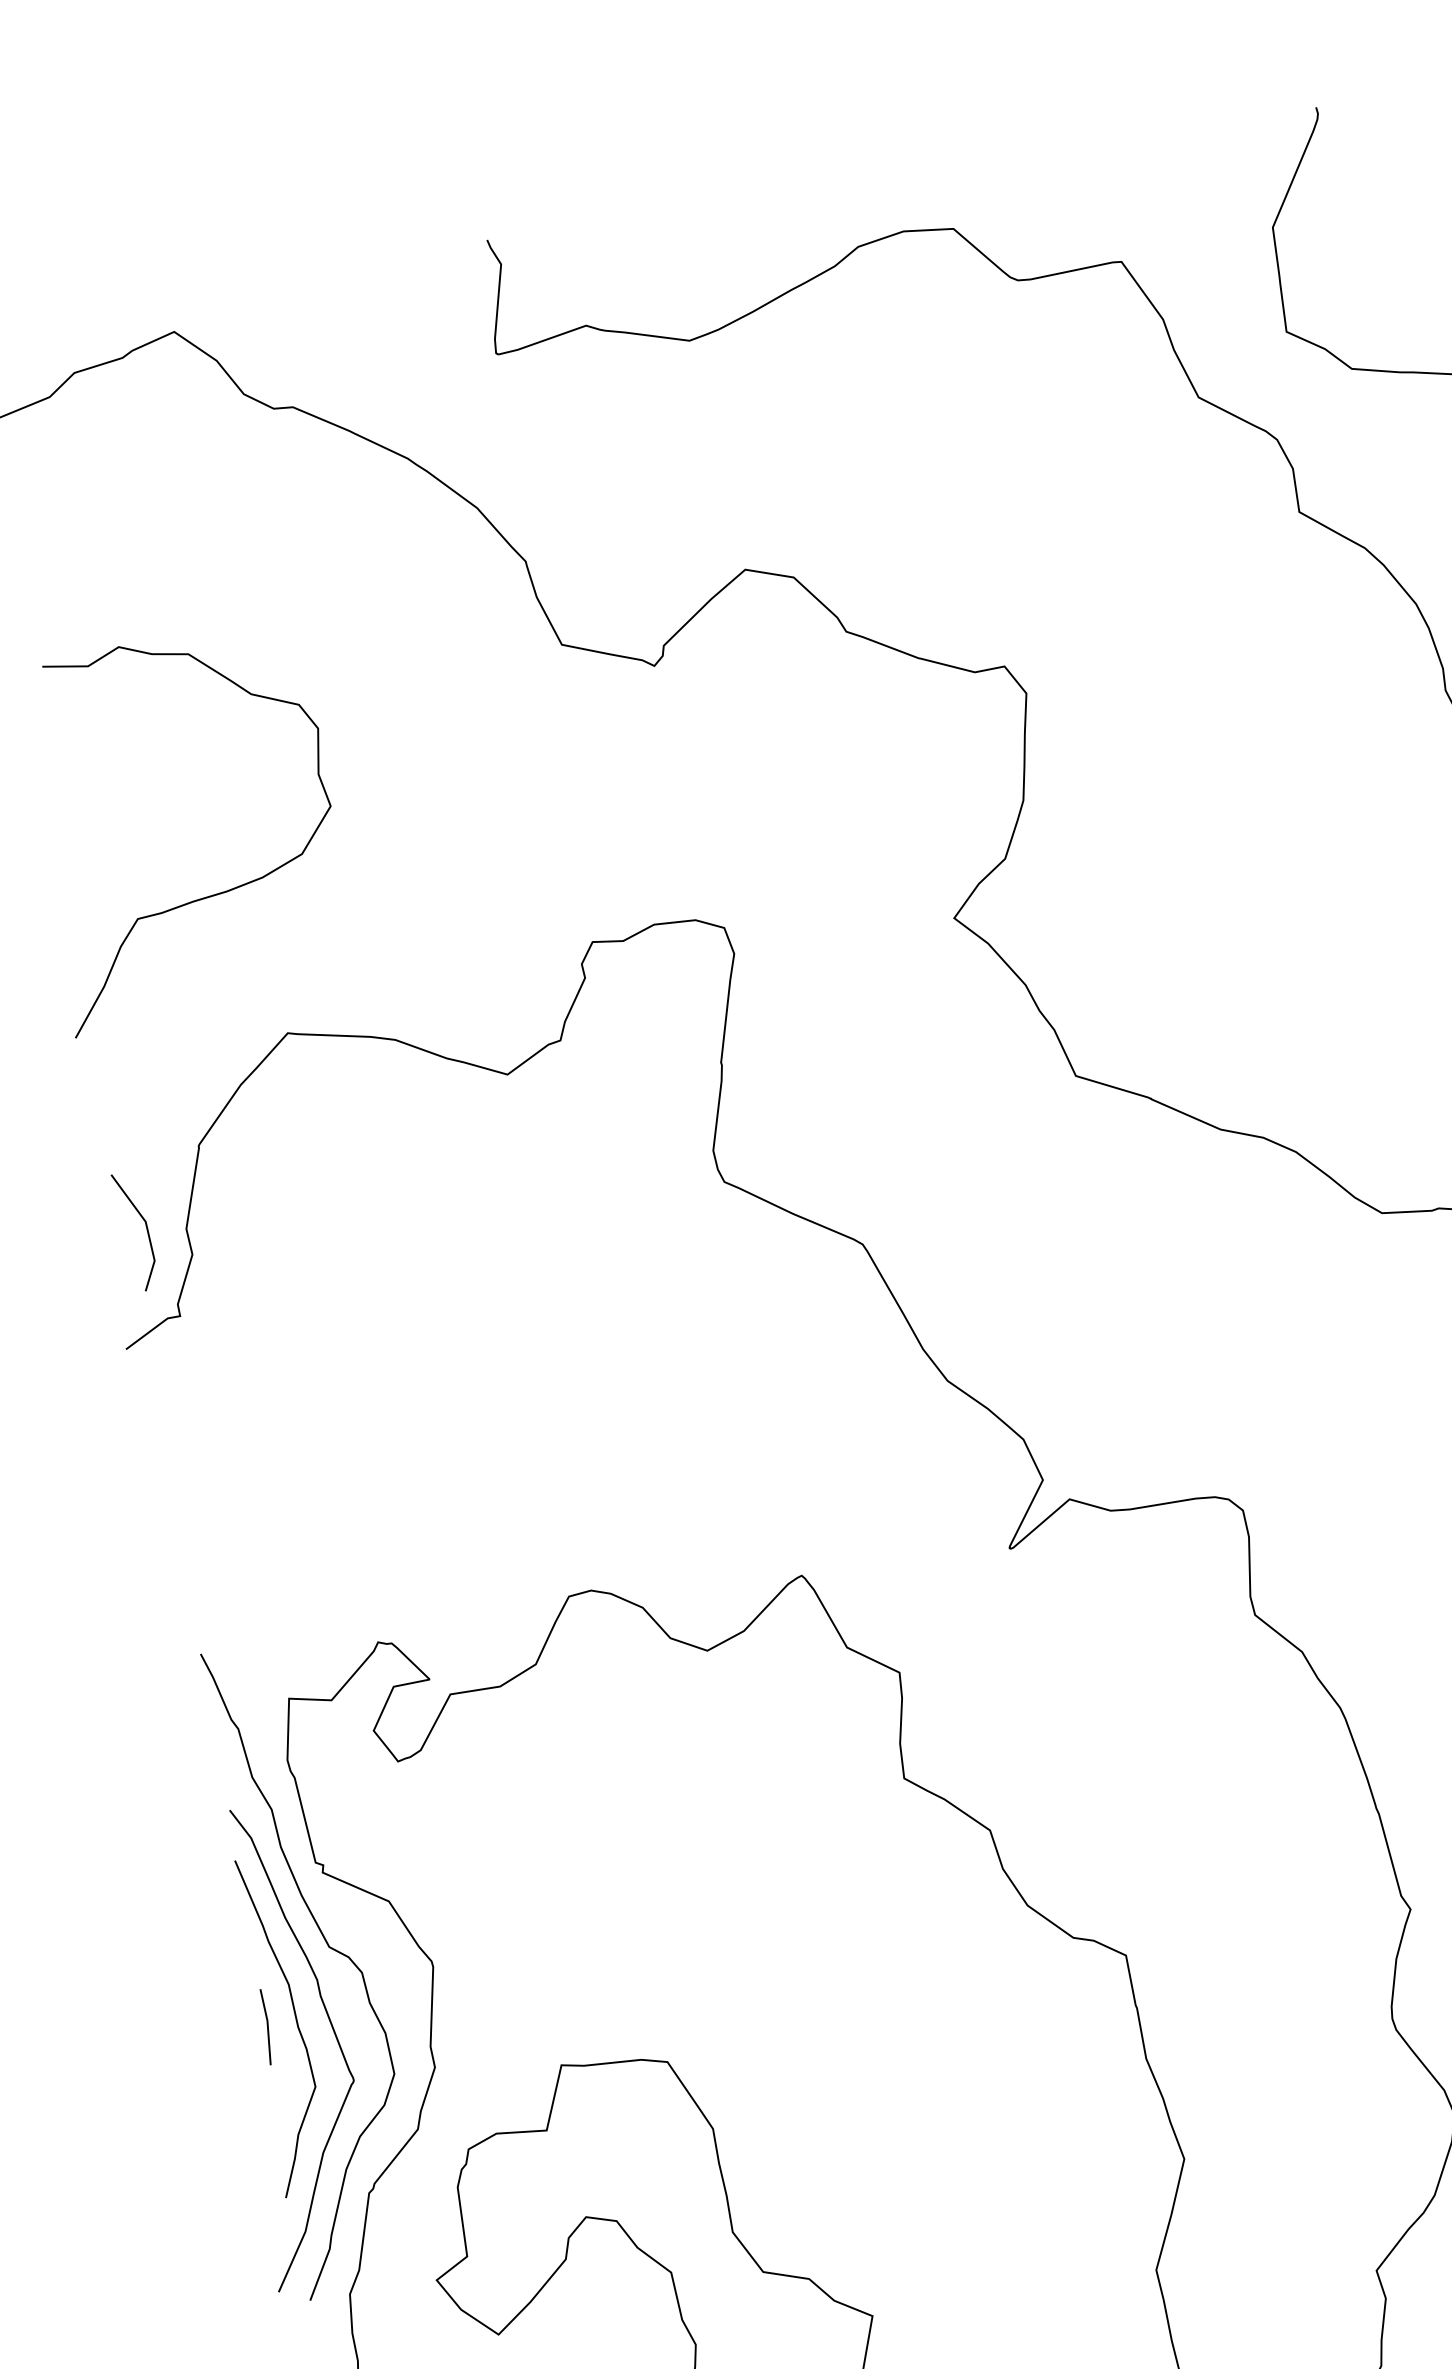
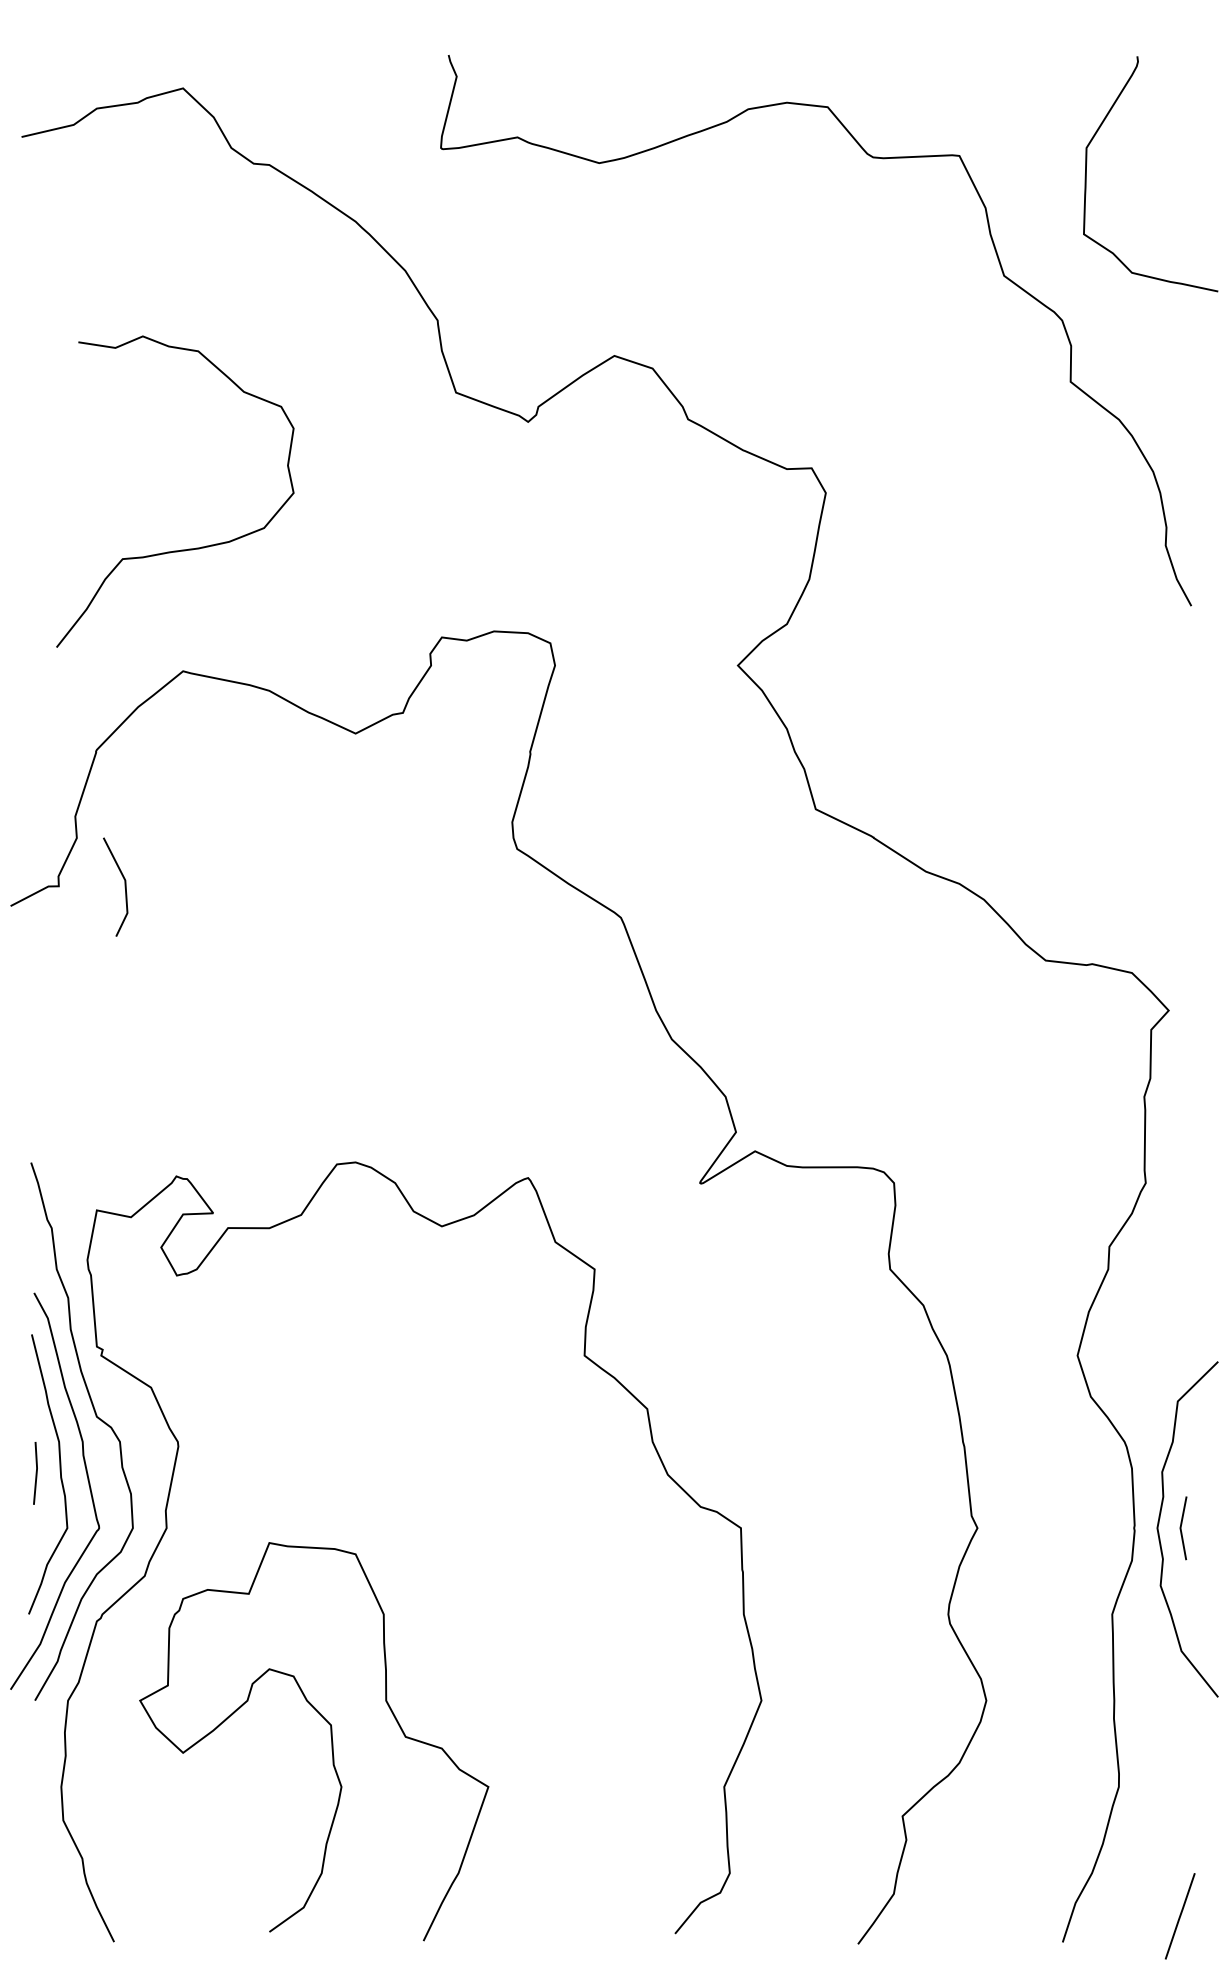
curve: (206, 895) -> (181, 549), moved
line: (145, 1229) -> (124, 886), moved

